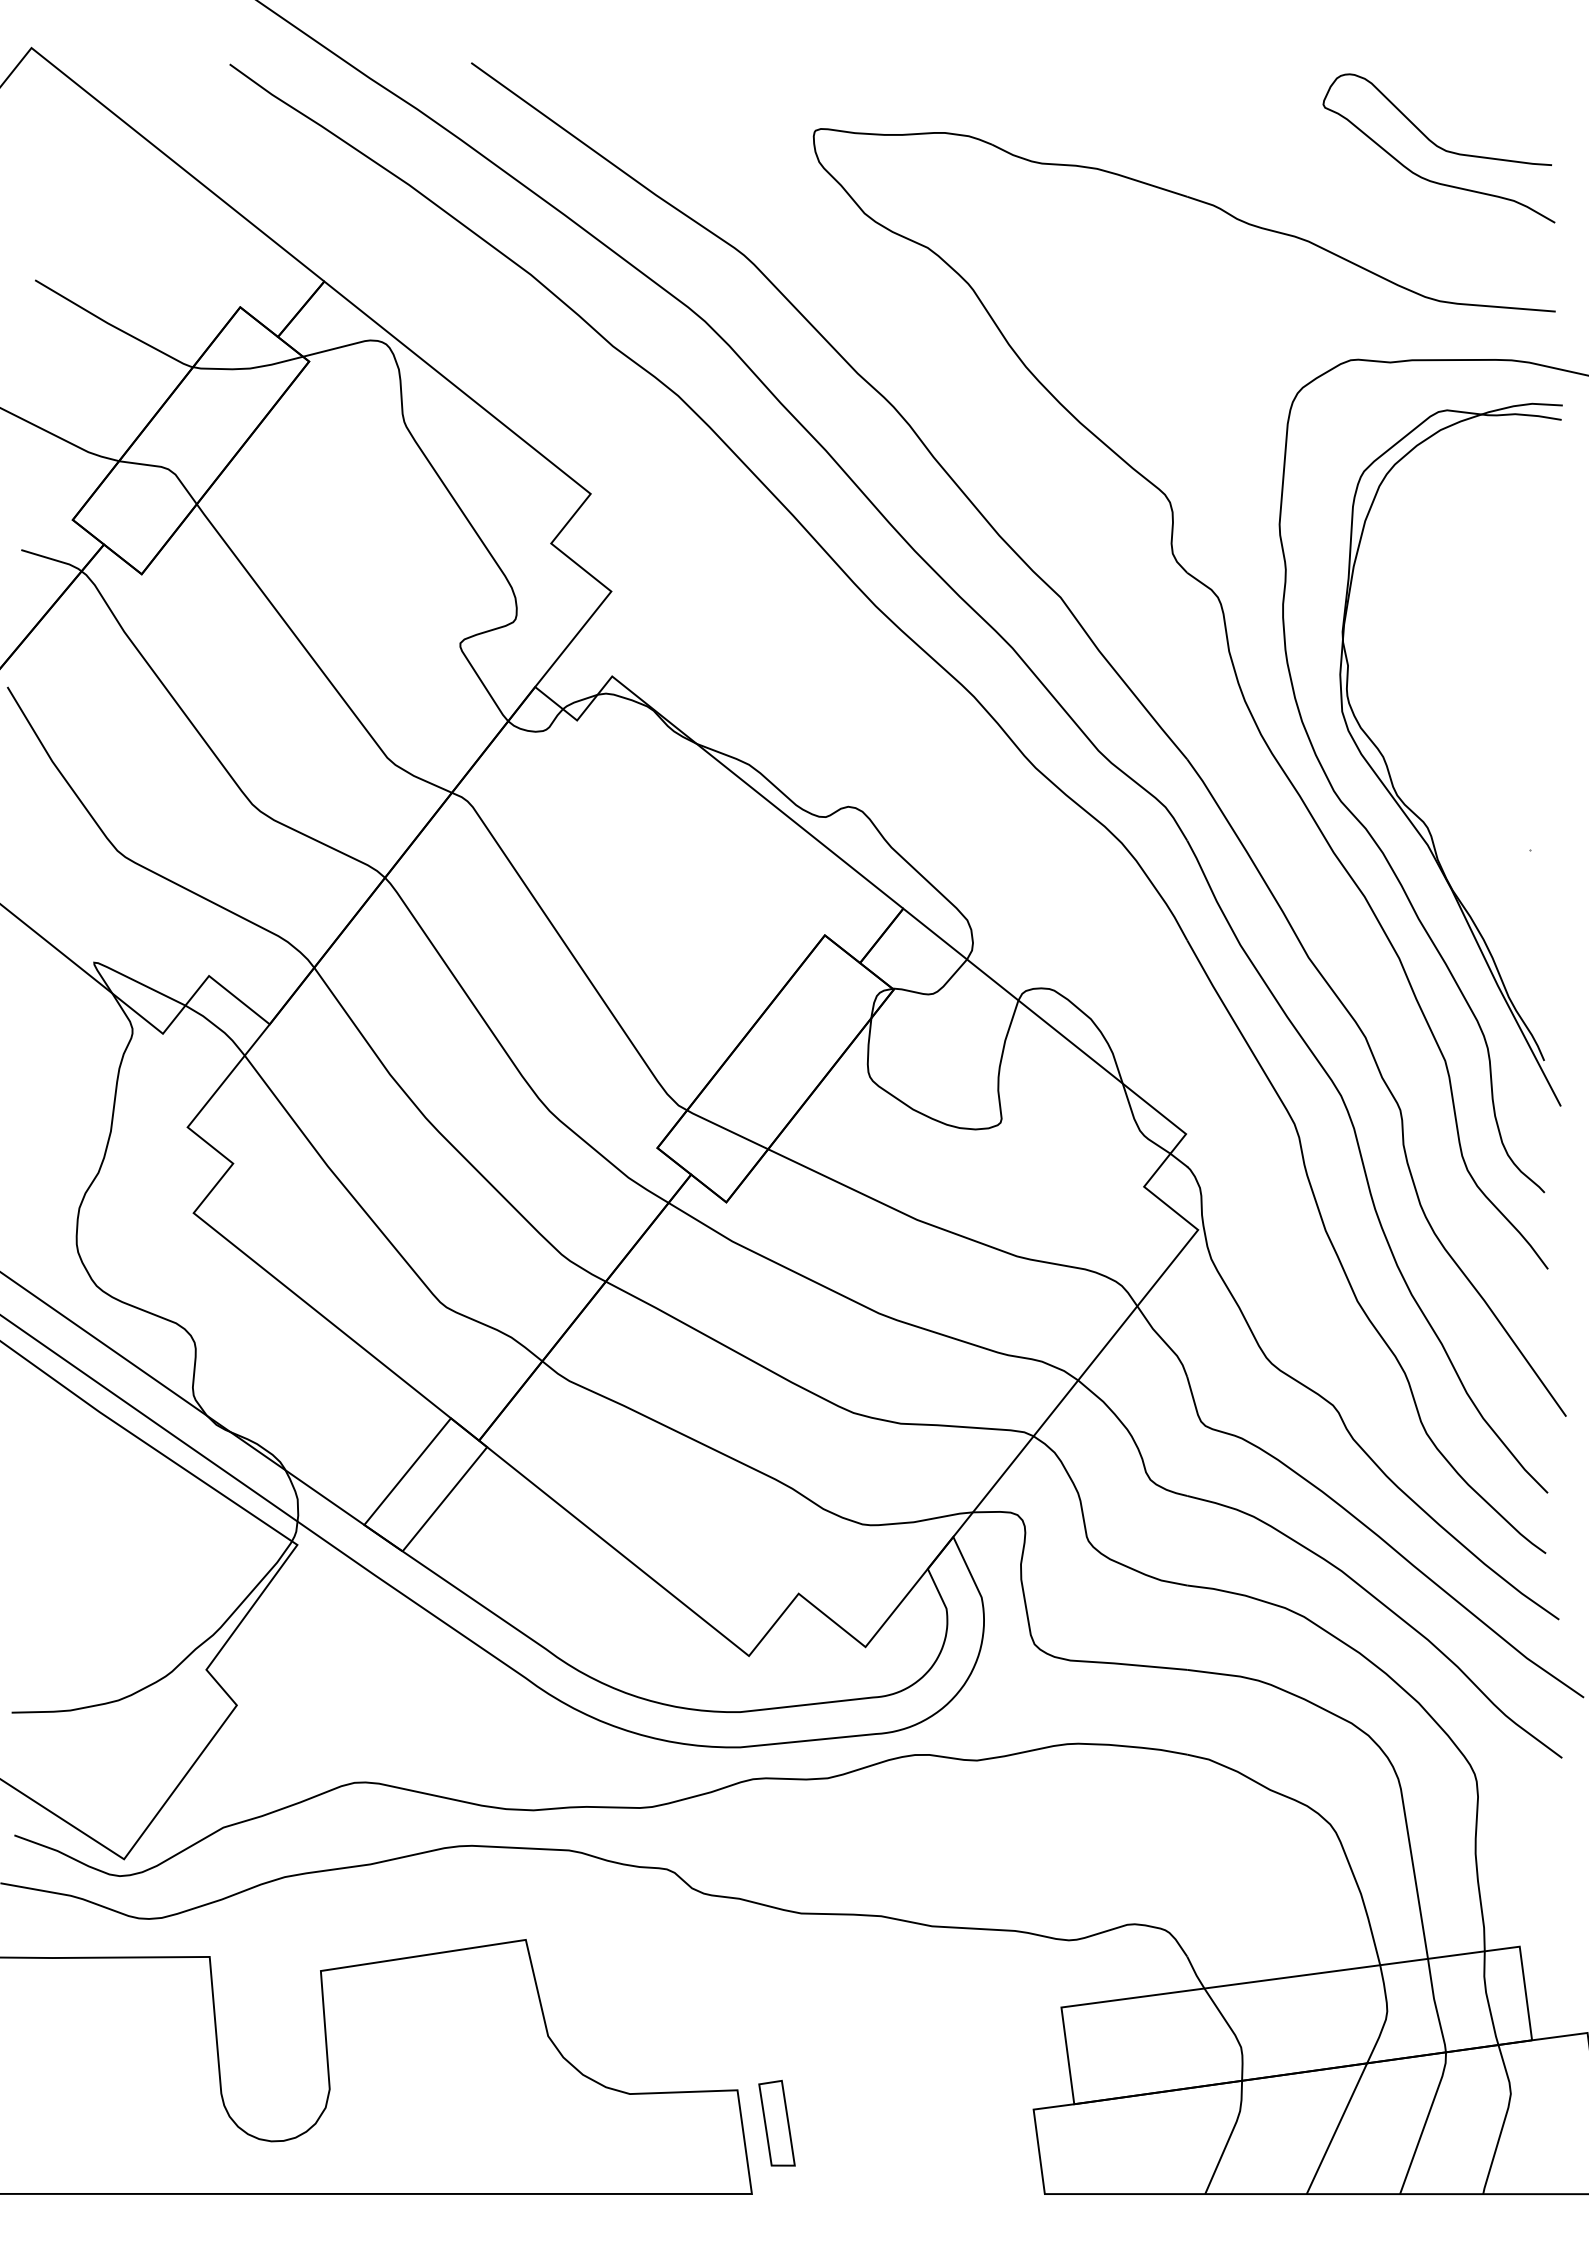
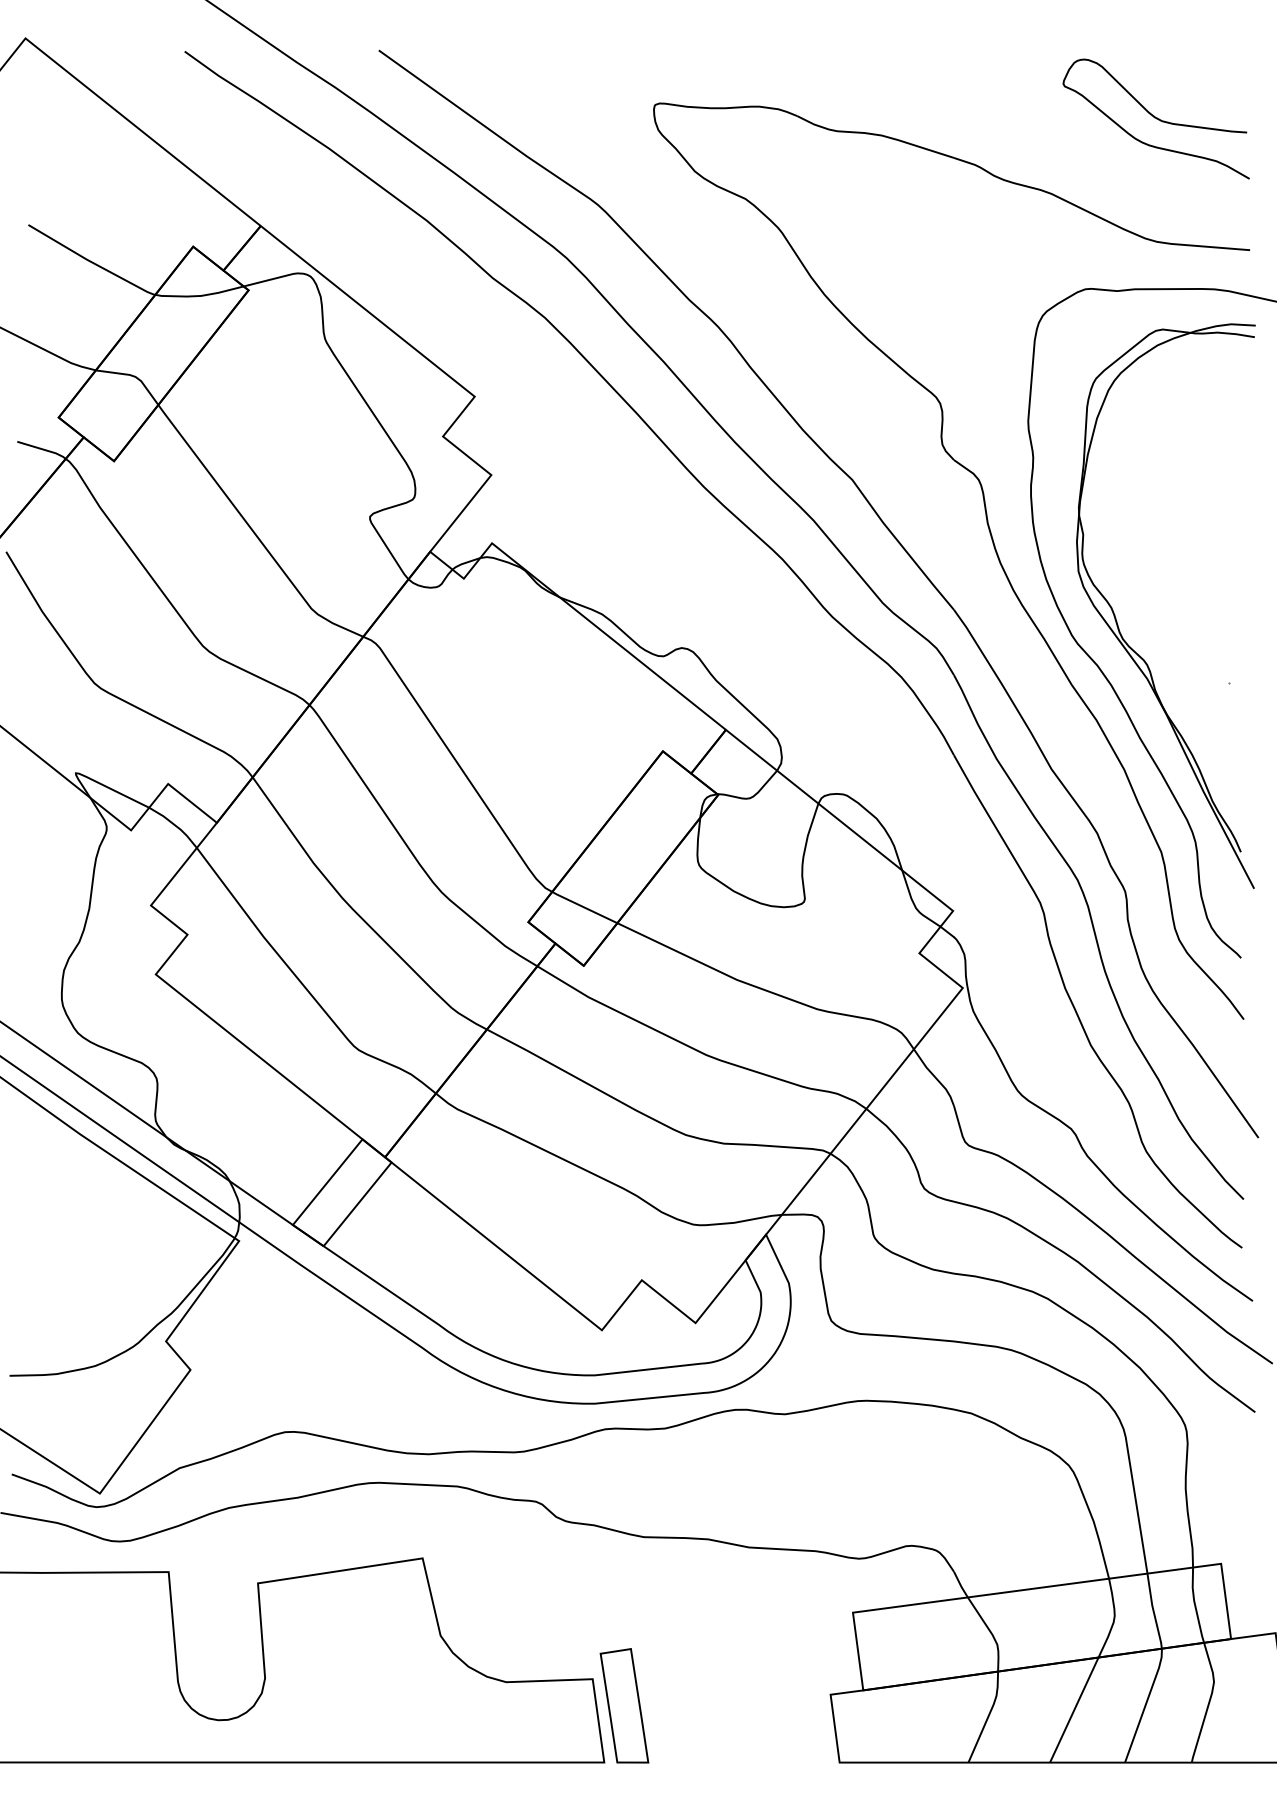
part: (776, 2122) -> (624, 1705), size x1.67

